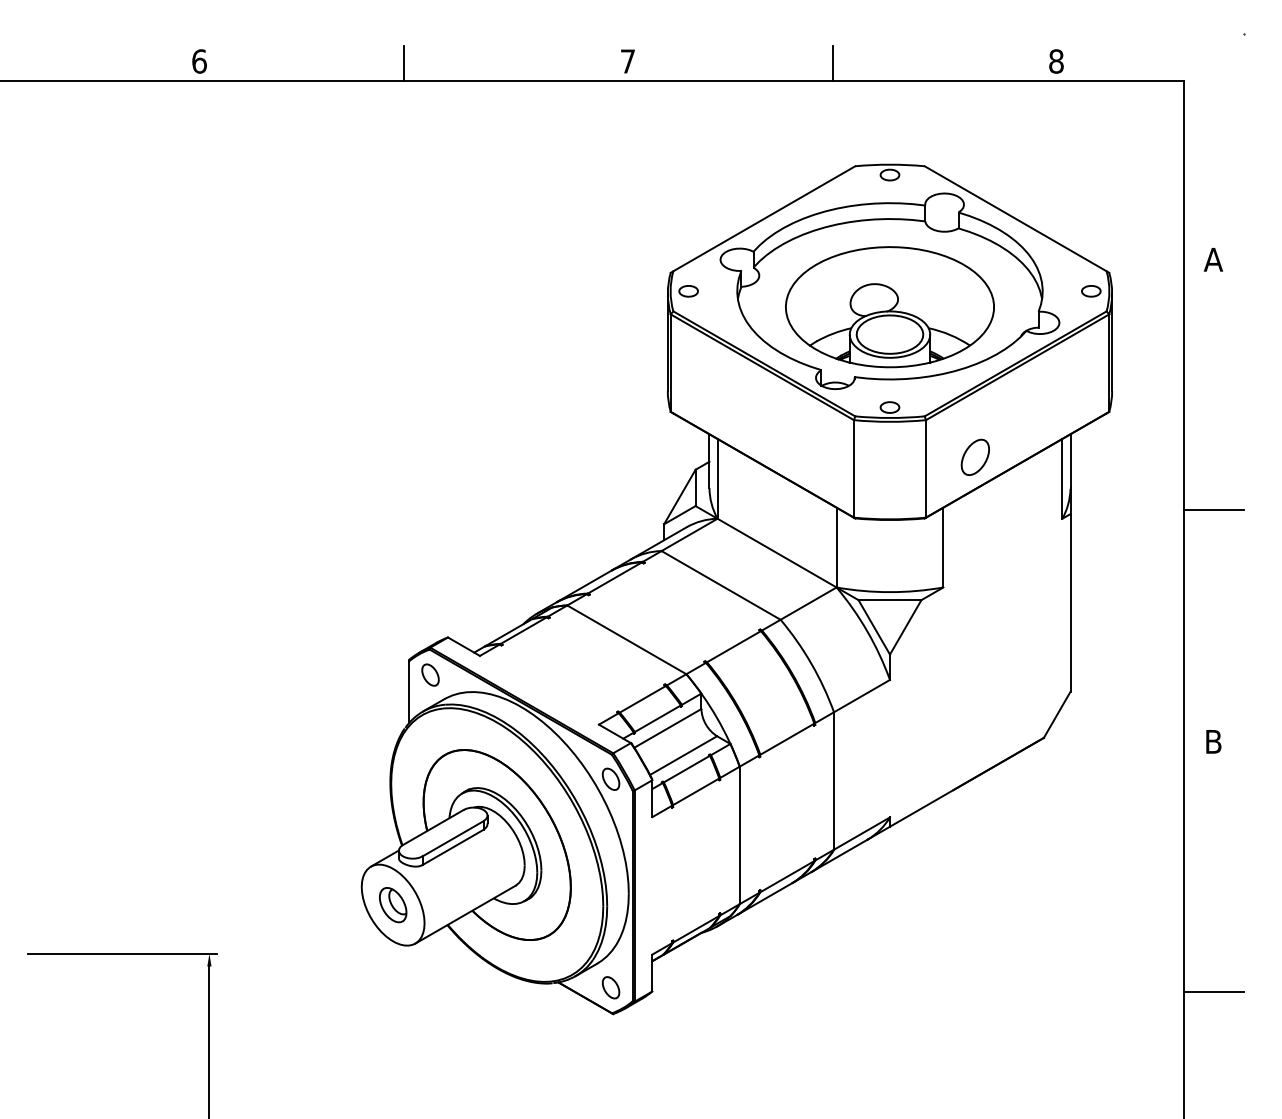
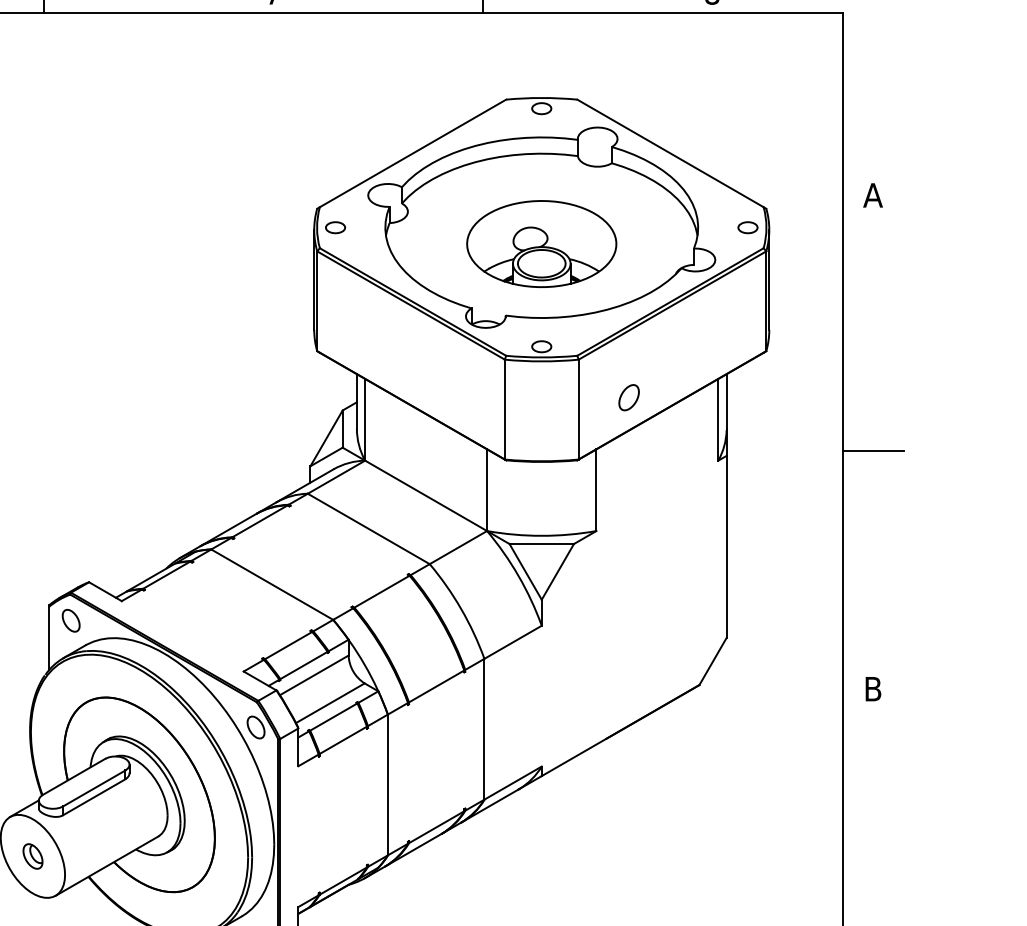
part: (889, 307) -> (541, 244), size x0.7
part: (974, 456) -> (628, 396), size x0.7
part: (393, 905) -> (33, 856), size x0.7

